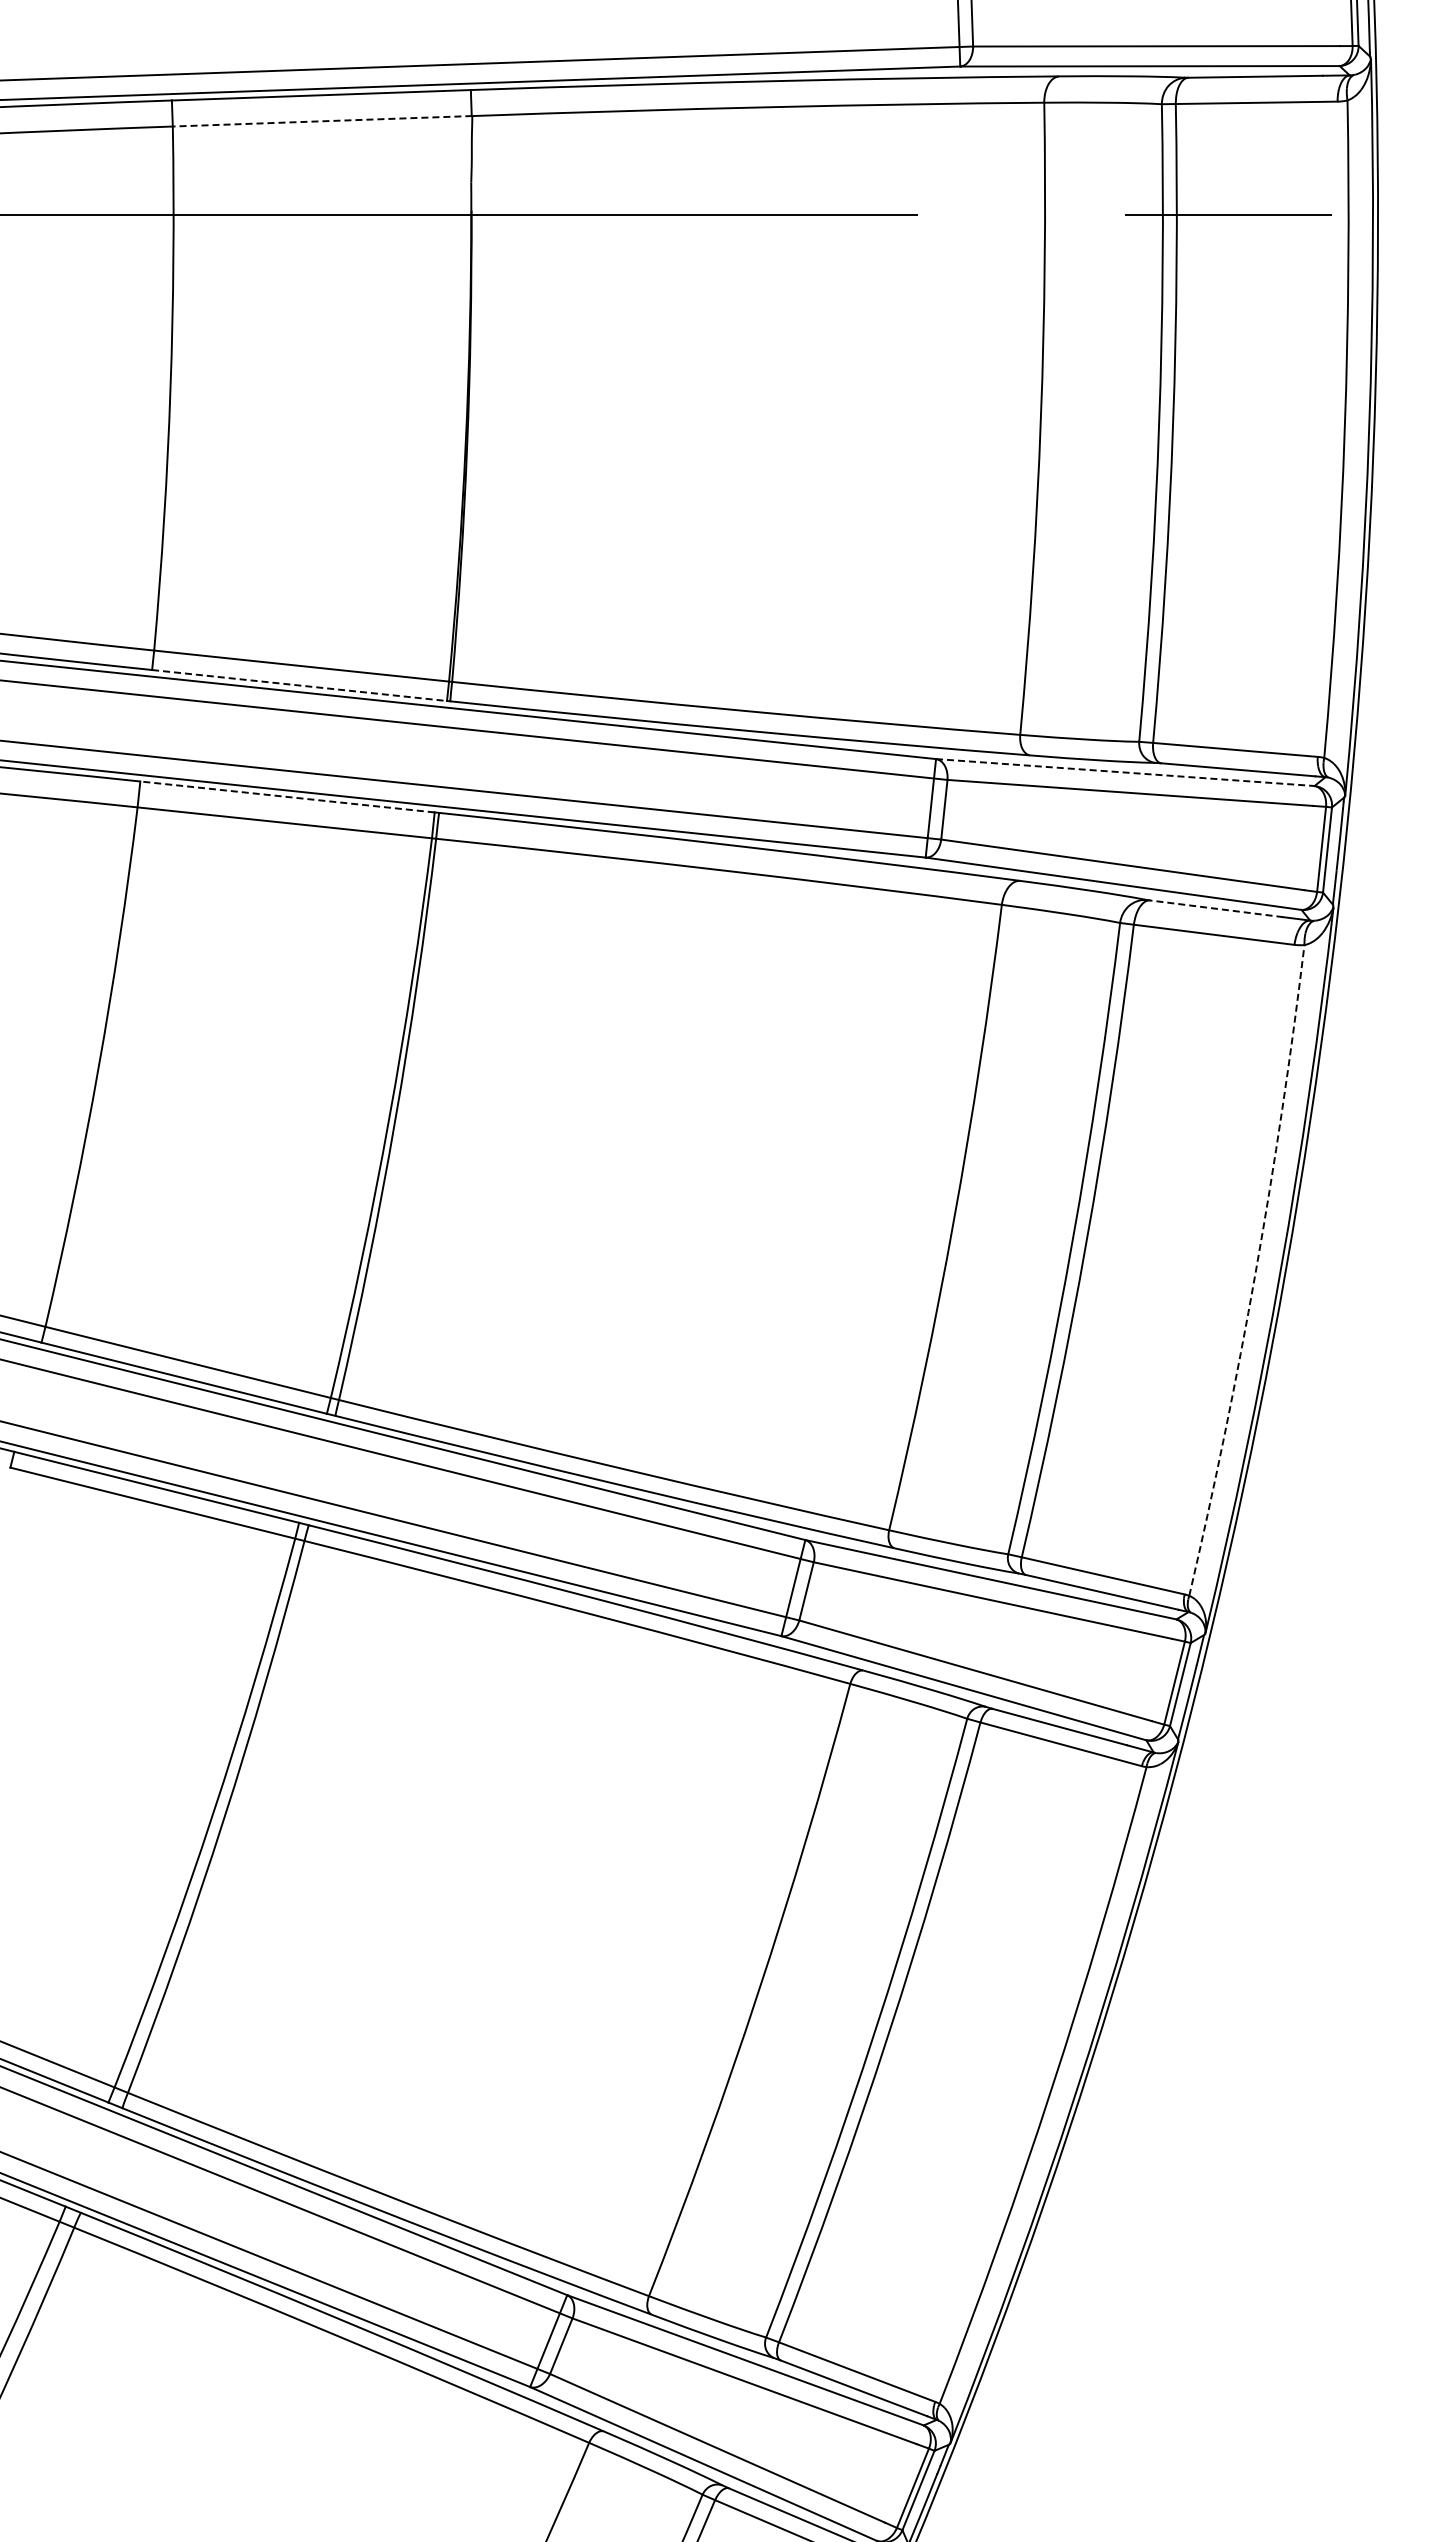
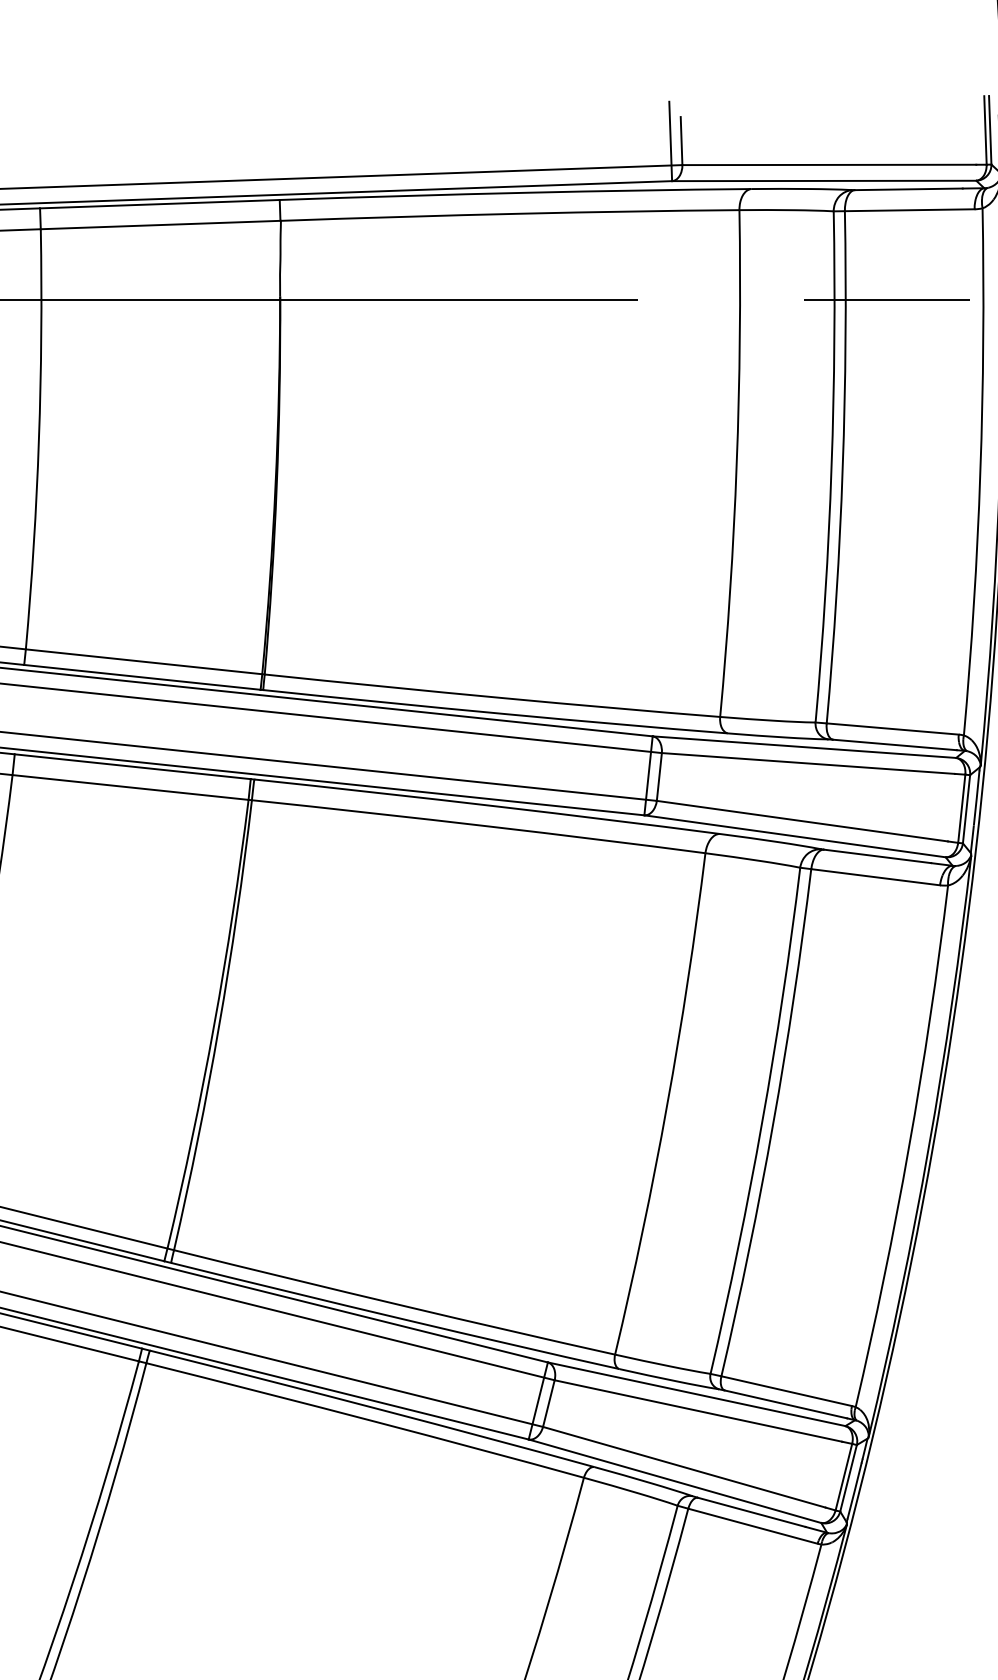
line: (322, 121) -> (160, 225), dashed -> solid
line: (300, 685) -> (143, 677), dashed -> solid
line: (1125, 772) -> (804, 747), dashed -> solid
line: (287, 796) -> (132, 766), dashed -> solid
line: (1215, 908) -> (876, 856), dashed -> solid
arc: (1255, 1272) -> (908, 1147), dashed -> solid

